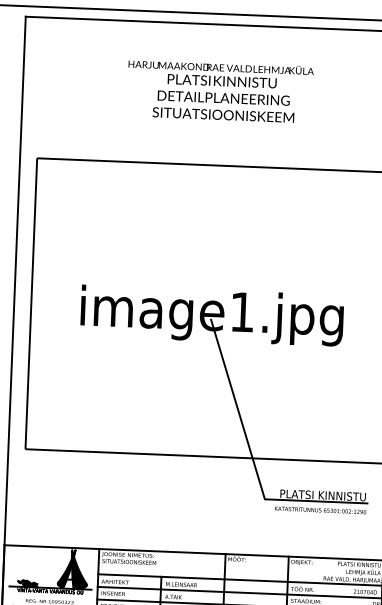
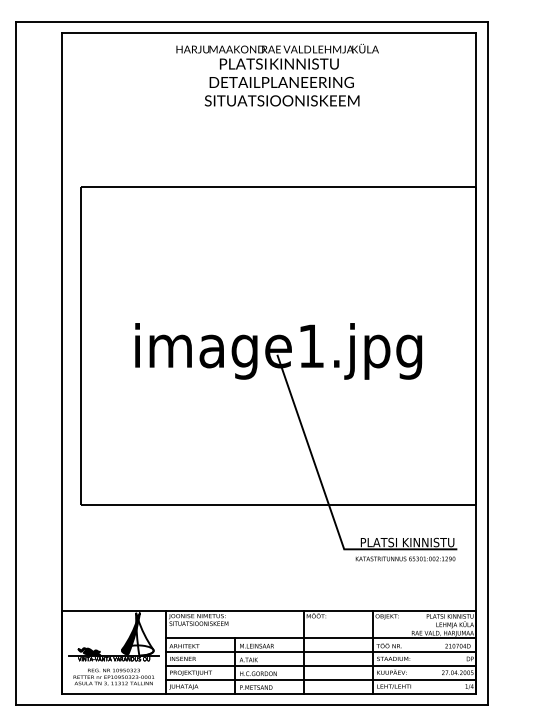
text: (220, 91) -> (277, 75), moved
fill: (79, 568) -> (144, 633), removed

